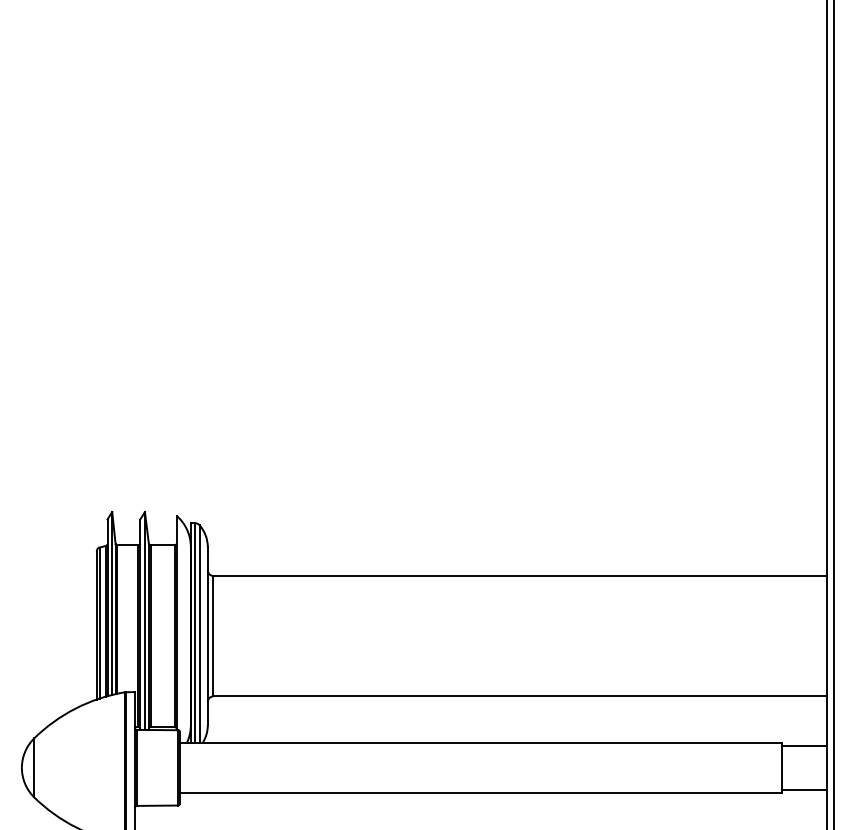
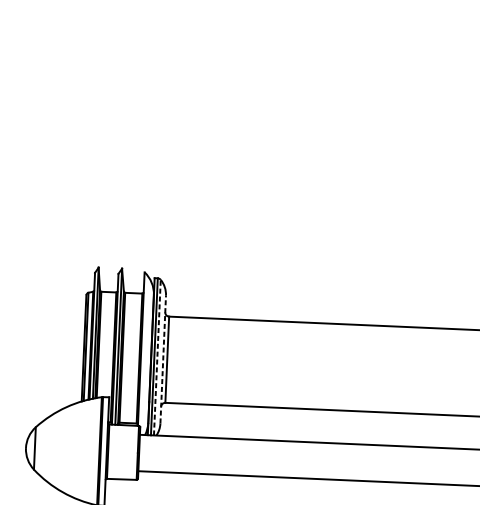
line: (199, 633) -> (157, 357), solid -> dashed
line: (207, 635) -> (163, 359), solid -> dashed

